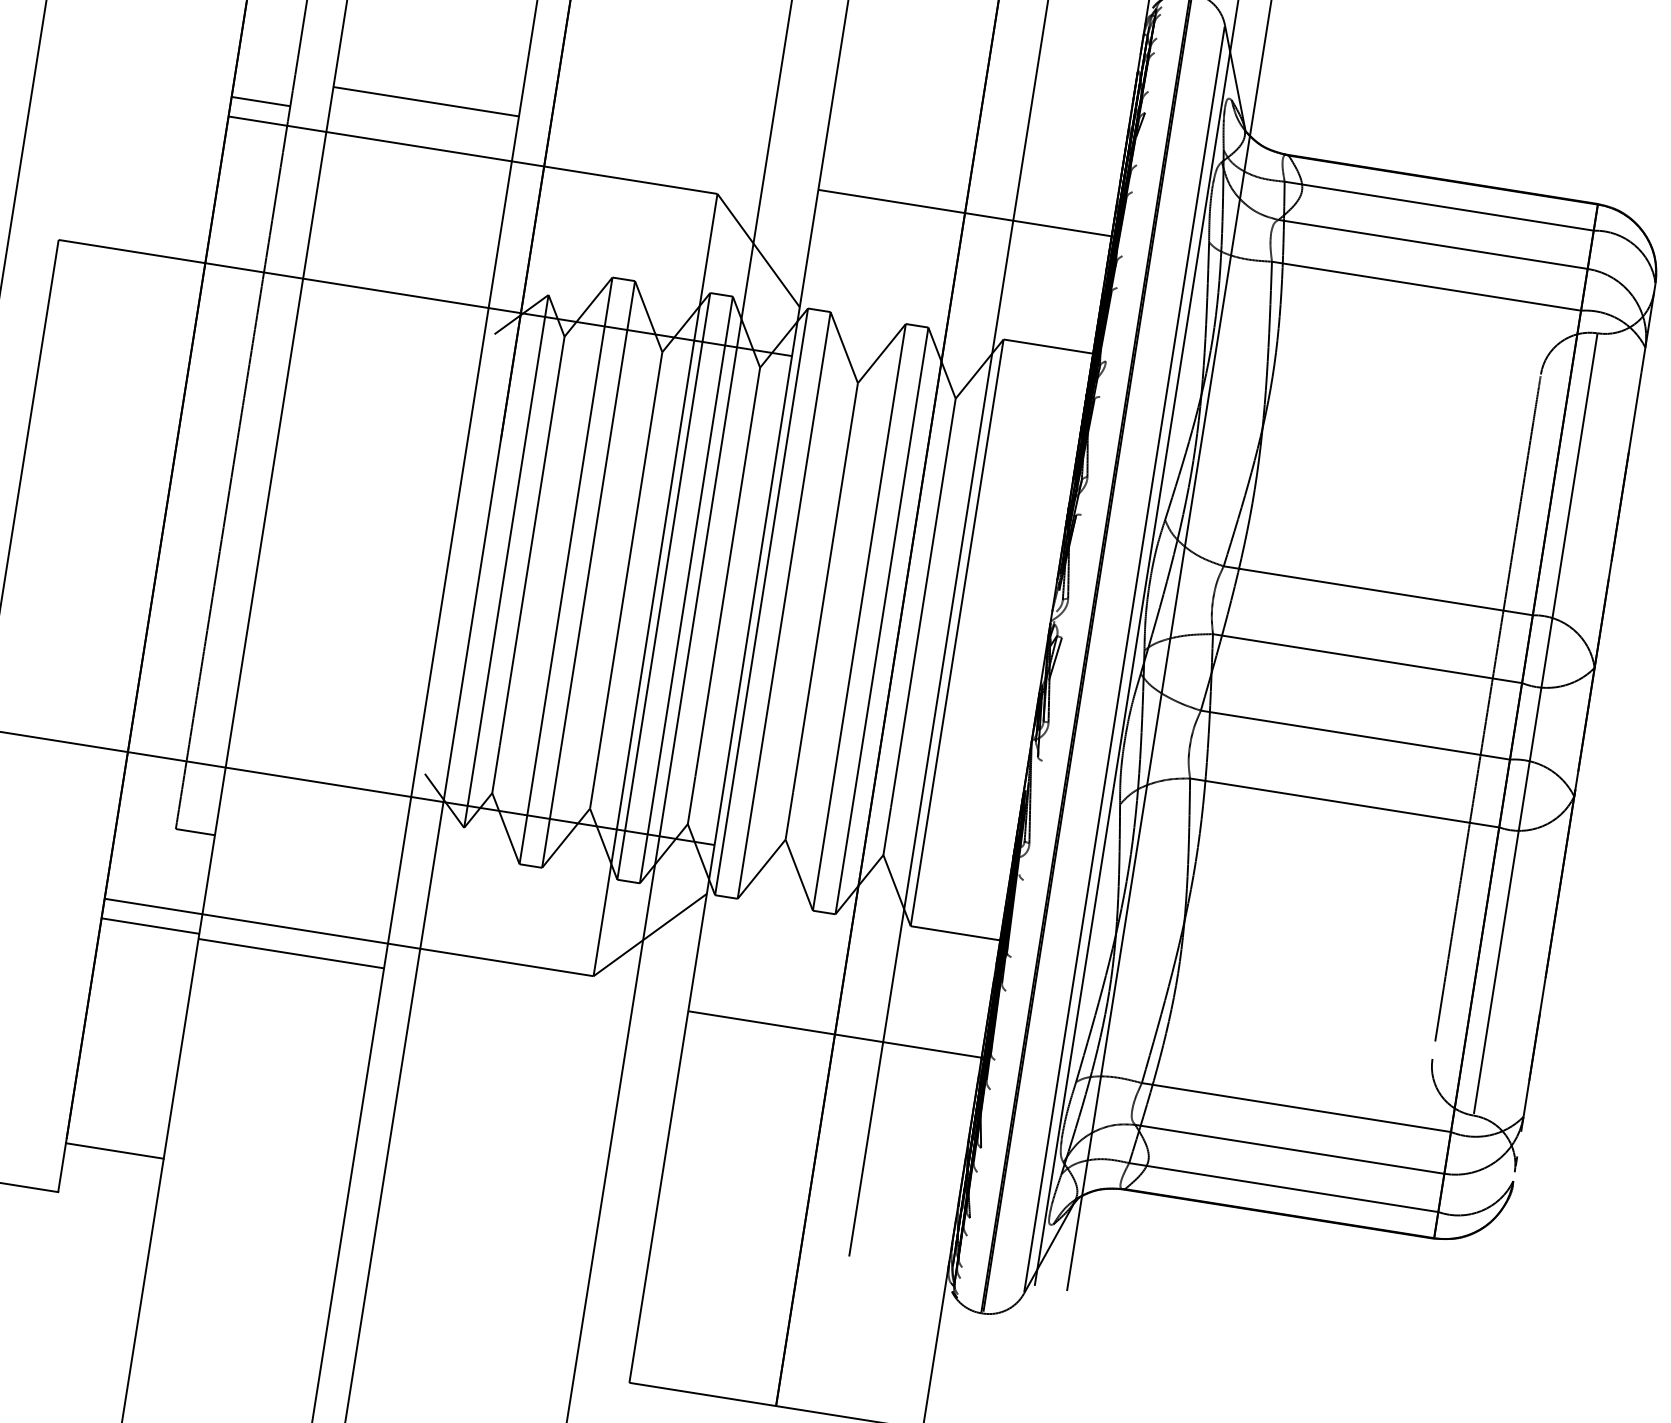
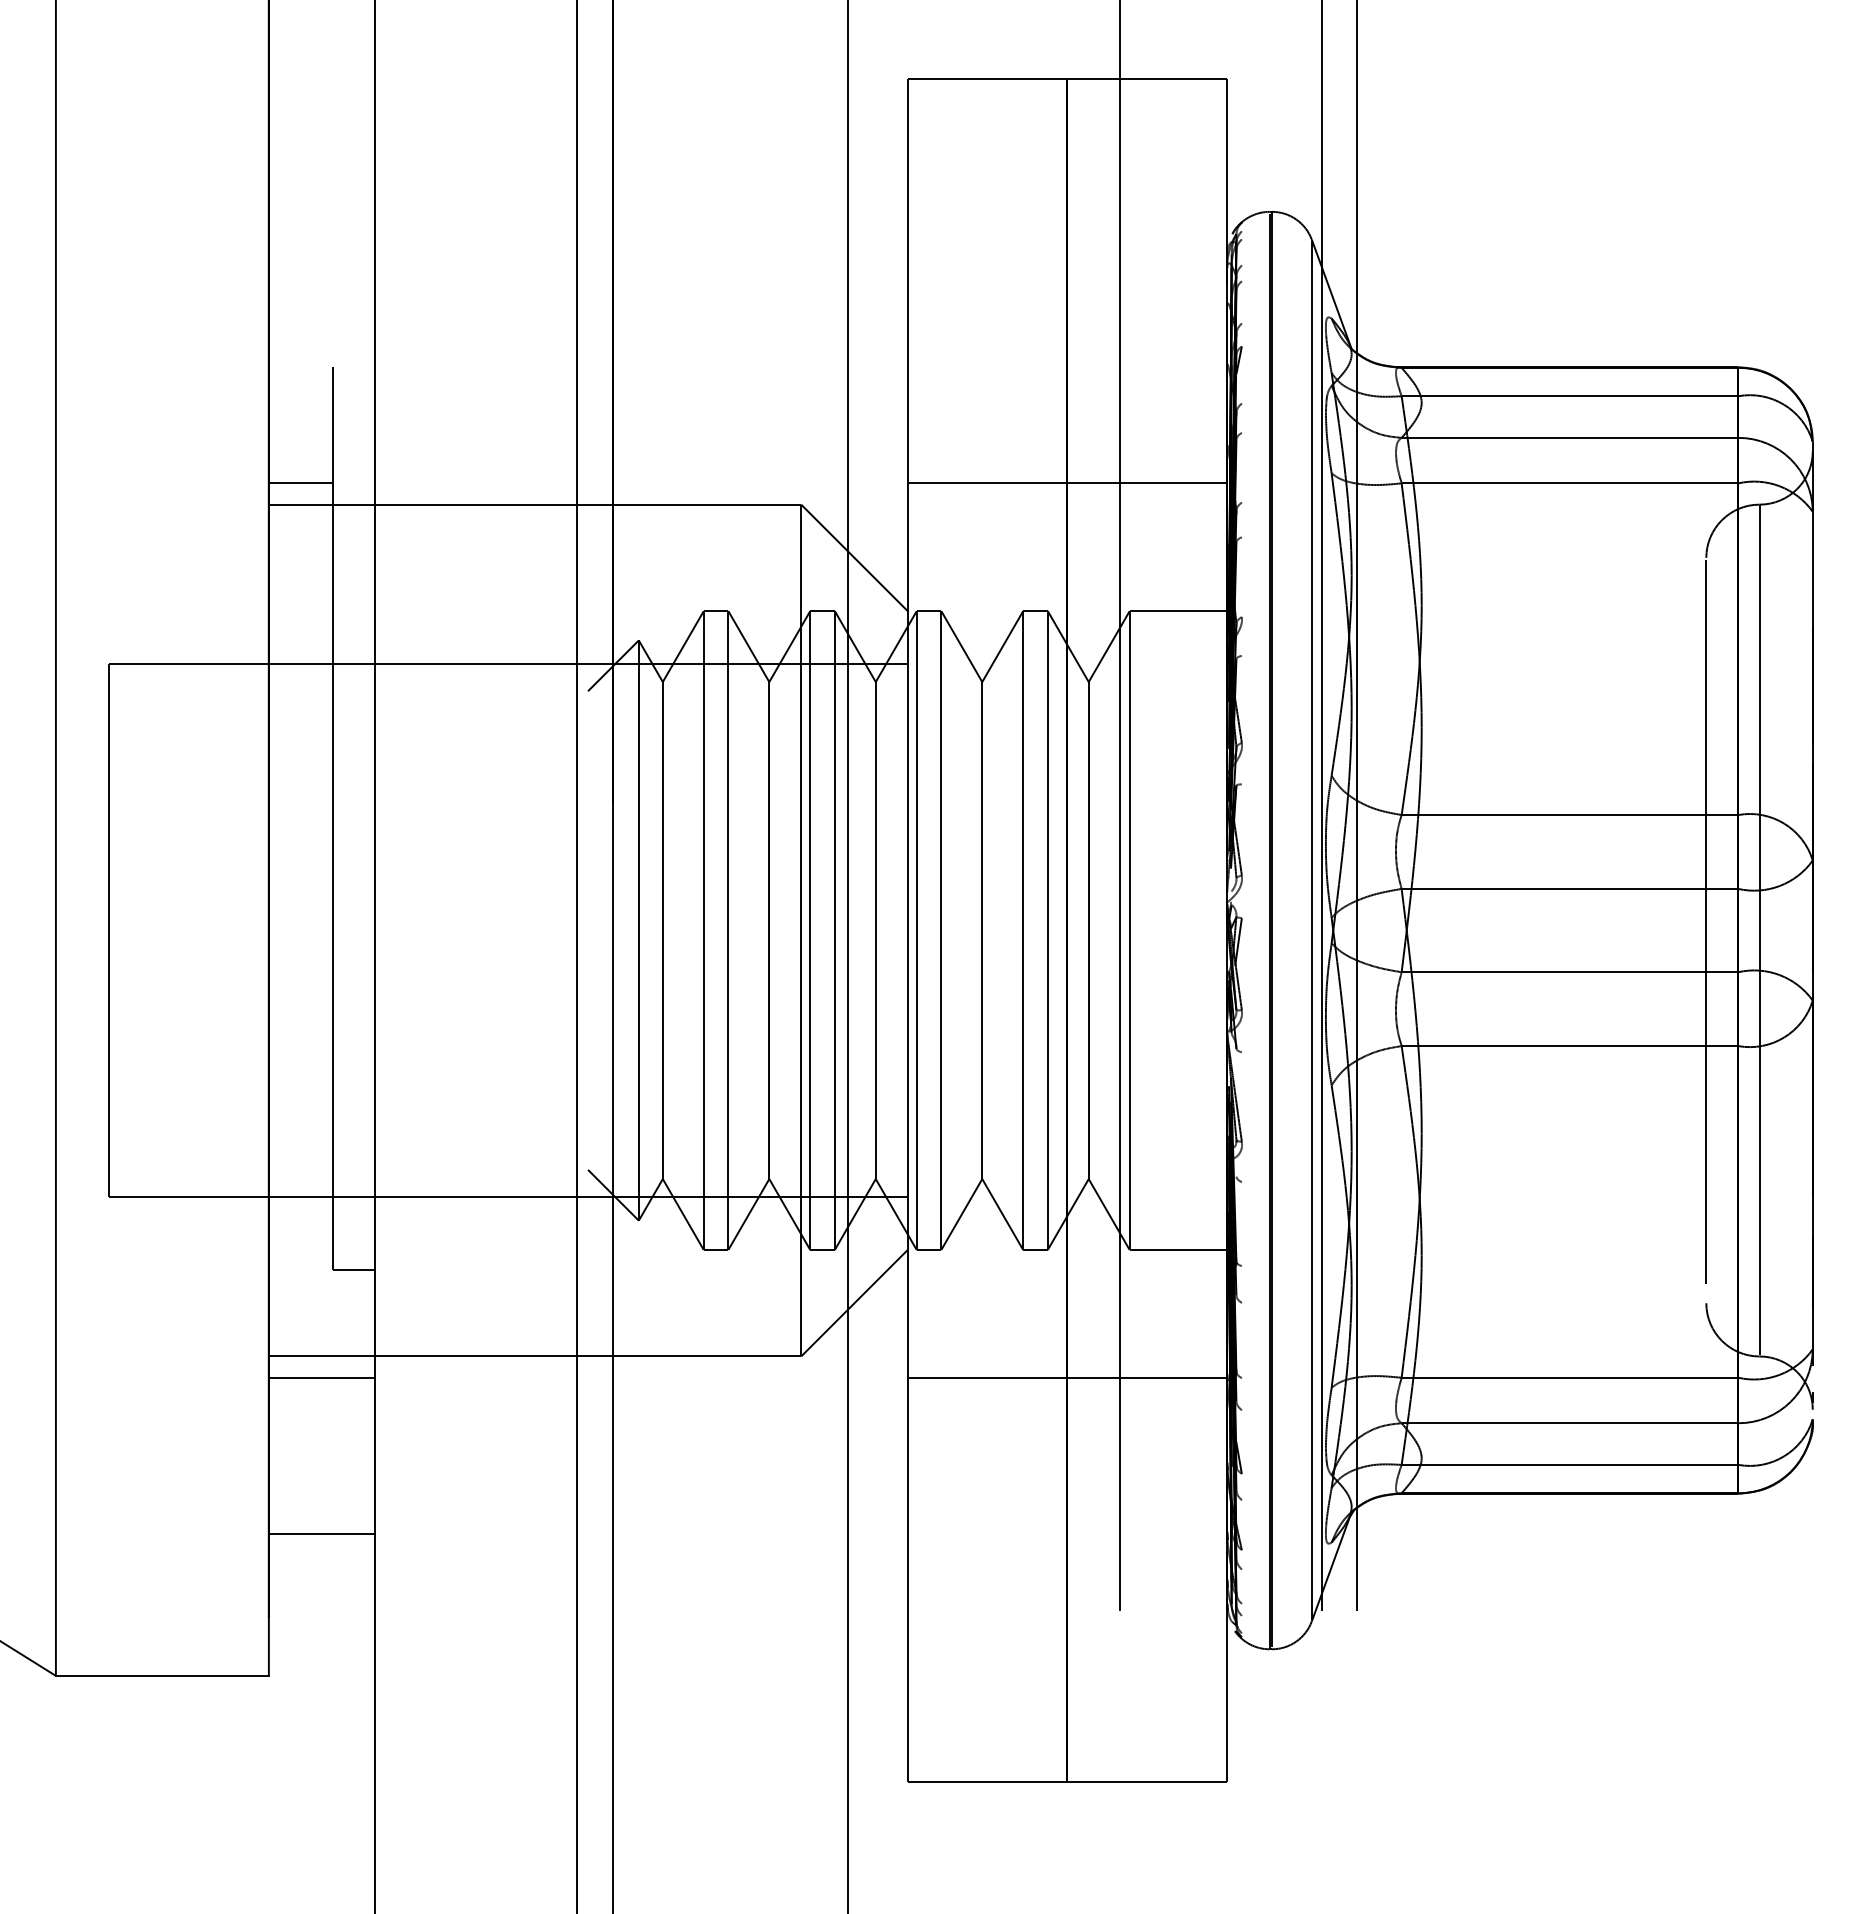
line: (426, 101) -> (476, 455), removed
line: (291, 953) -> (476, 1383), removed
line: (114, 1150) -> (321, 1533), moved

